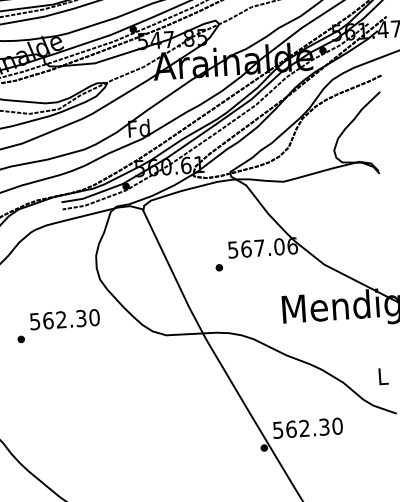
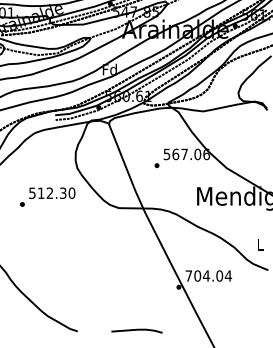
text: (47, 319) -> (40, 192), 562.30 -> 512.30
text: (307, 427) -> (208, 275), 562.30 -> 704.04

